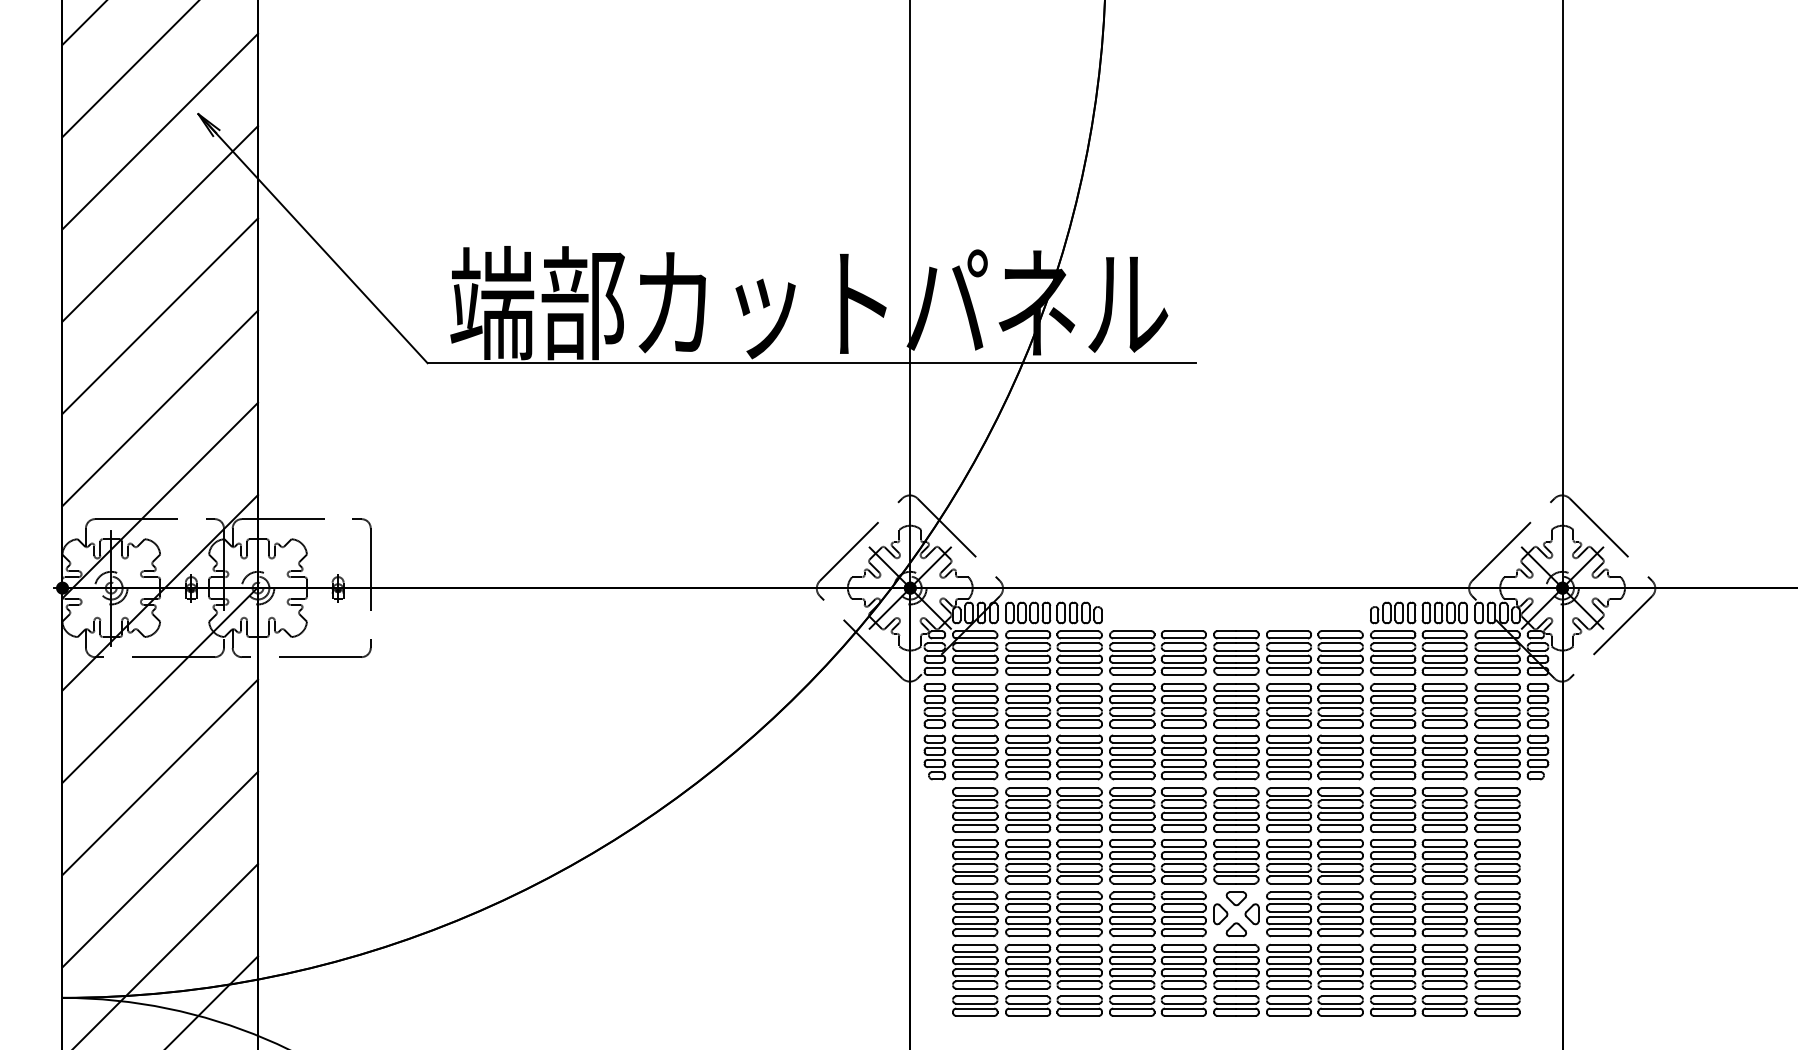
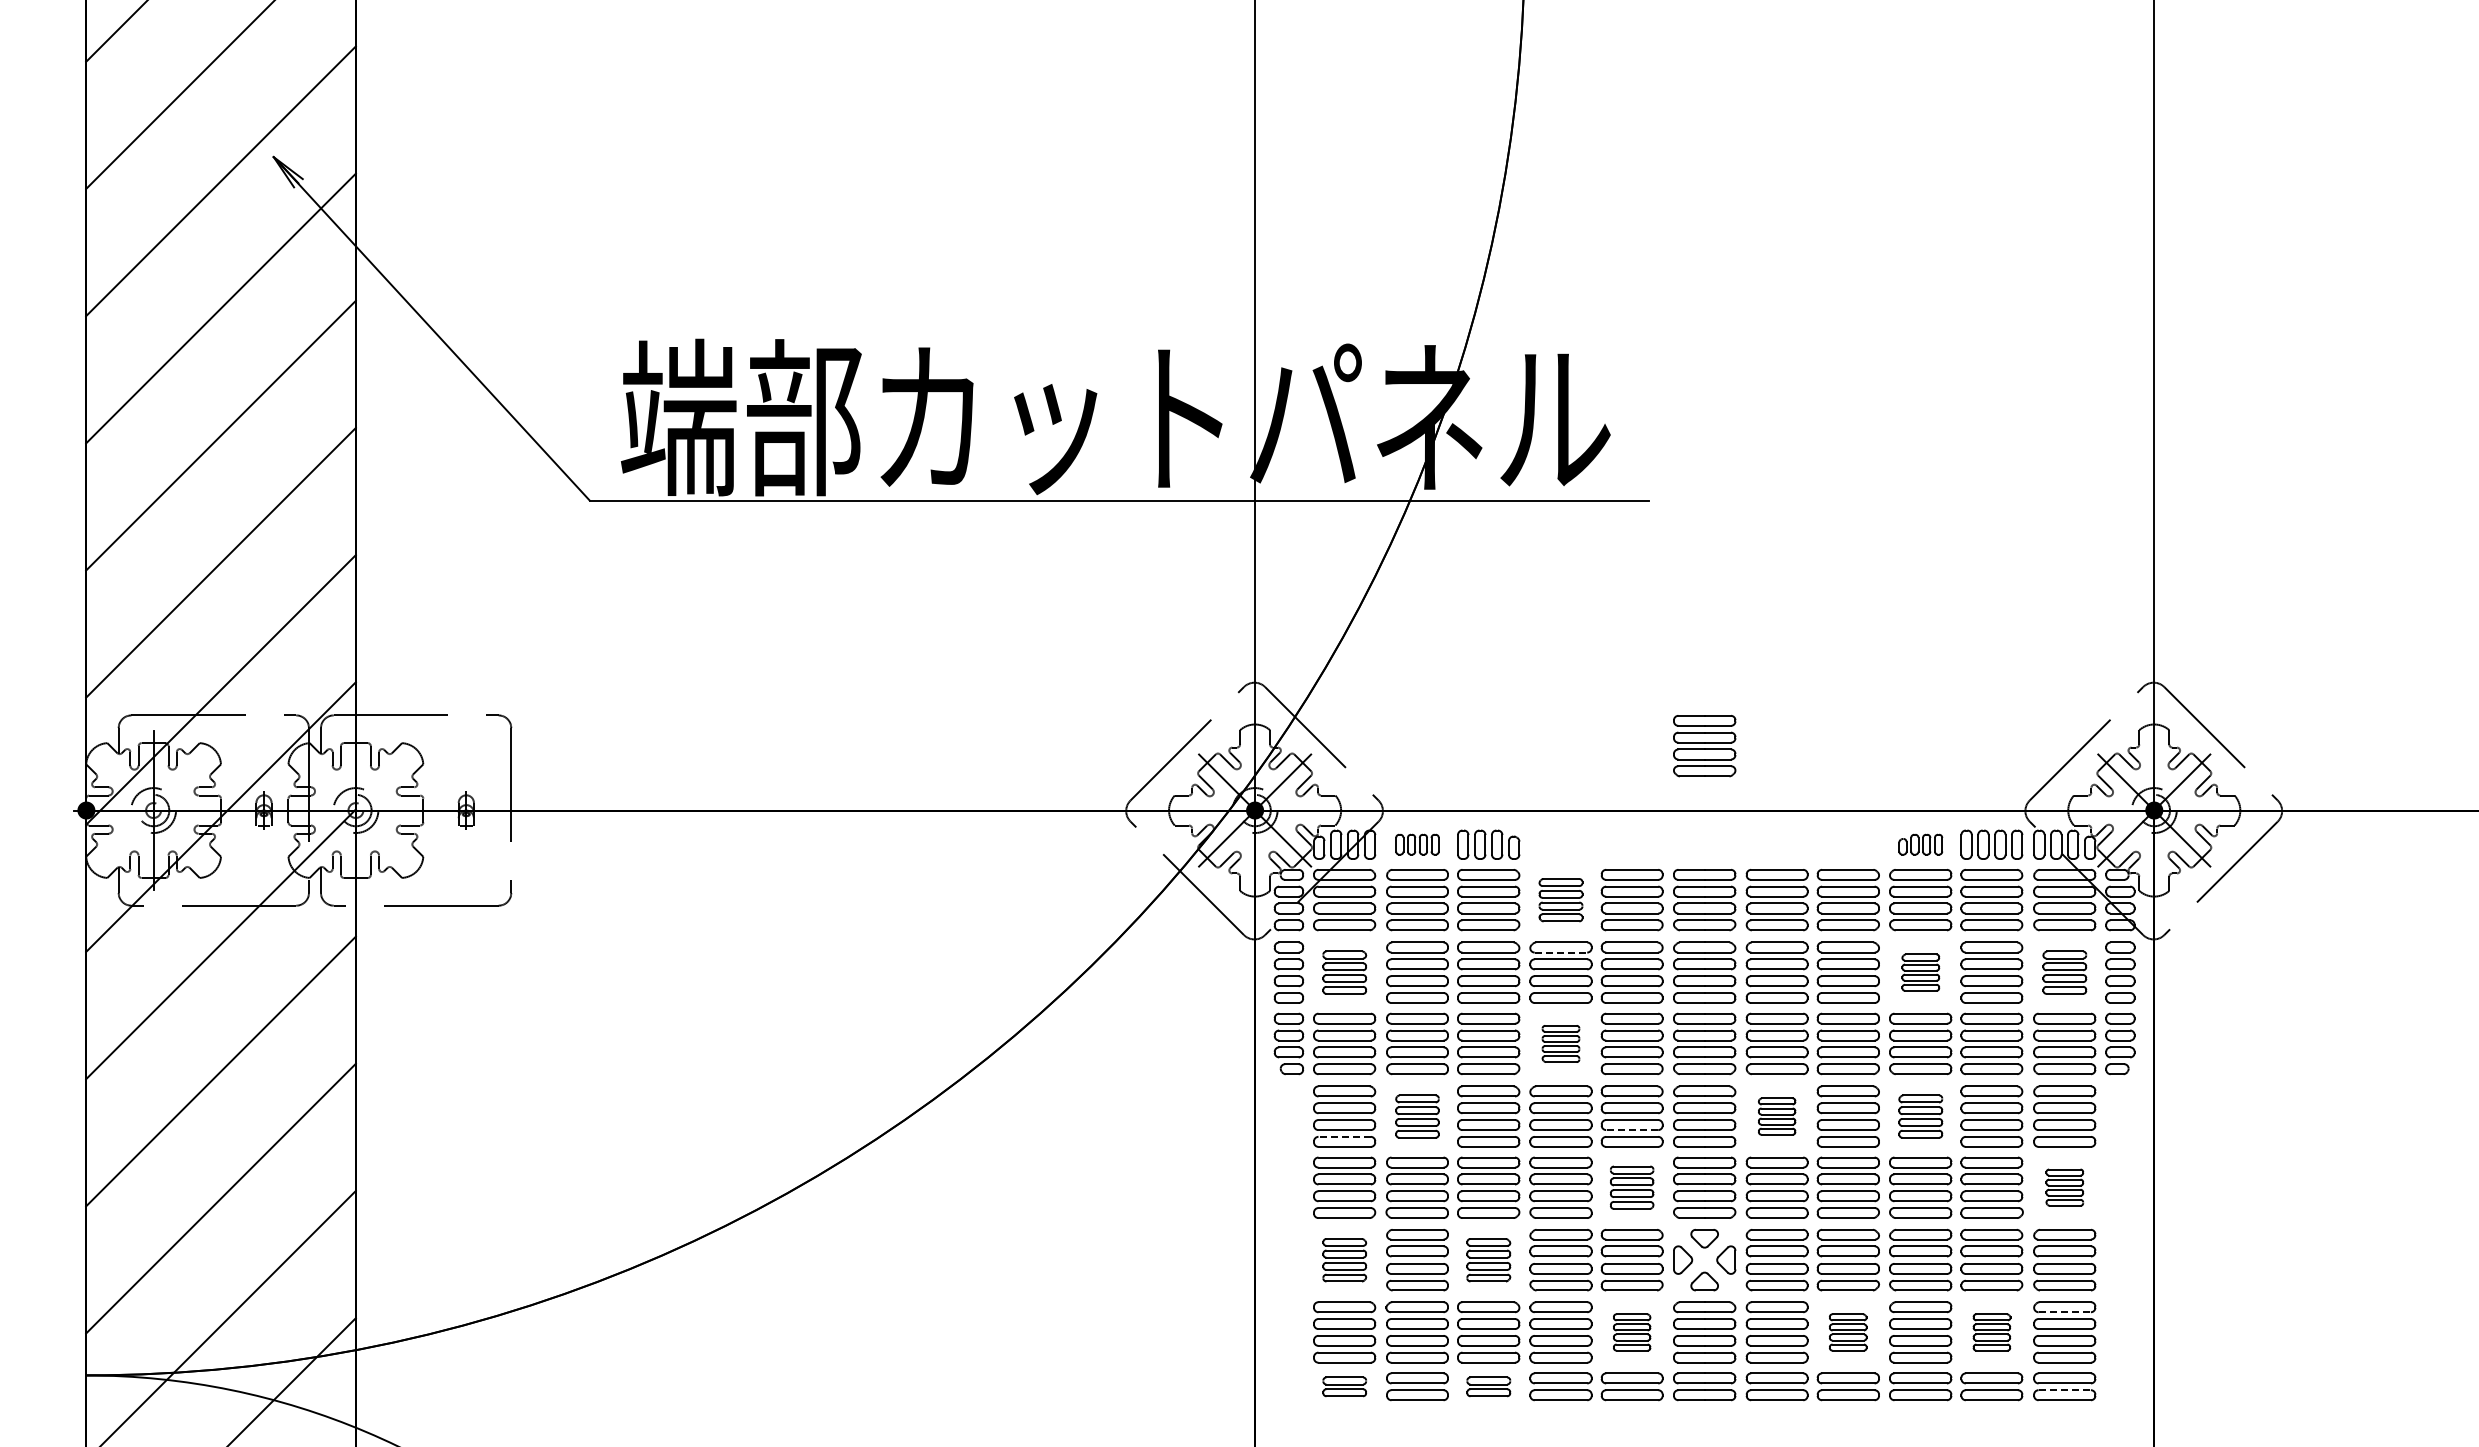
part: (1236, 541) -> (1704, 746), added
part: (1028, 612) -> (1417, 844), size x0.7
part: (1392, 612) -> (1920, 844), size x0.7
part: (1131, 653) -> (1560, 900), size x0.7
line: (1132, 691) -> (1561, 952), solid -> dashed
part: (975, 705) -> (1344, 972), size x0.7
part: (1392, 705) -> (1920, 972), size x0.6
part: (1497, 705) -> (2064, 972), size x0.7
part: (1131, 757) -> (1560, 1043), size x0.6
part: (1028, 810) -> (1417, 1116), size x0.7
part: (1288, 810) -> (1776, 1116), size x0.6
part: (1392, 810) -> (1920, 1116), size x0.7
line: (1183, 820) -> (1631, 1130), solid -> dashed
line: (975, 824) -> (1344, 1136), solid -> dashed
part: (1183, 861) -> (1631, 1187), size x0.7
part: (1497, 861) -> (2064, 1187), size x0.6
part: (975, 914) -> (1344, 1260), size x0.7
part: (1079, 914) -> (1488, 1260), size x0.7
line: (1498, 952) -> (2065, 1312), solid -> dashed
part: (1183, 966) -> (1631, 1332), size x0.6
part: (1340, 966) -> (1847, 1332), size x0.6
part: (1444, 966) -> (1991, 1332), size x0.6
part: (975, 1005) -> (1344, 1386), size x0.7
part: (1079, 1005) -> (1488, 1386), size x0.7
line: (1498, 1008) -> (2065, 1390), solid -> dashed

